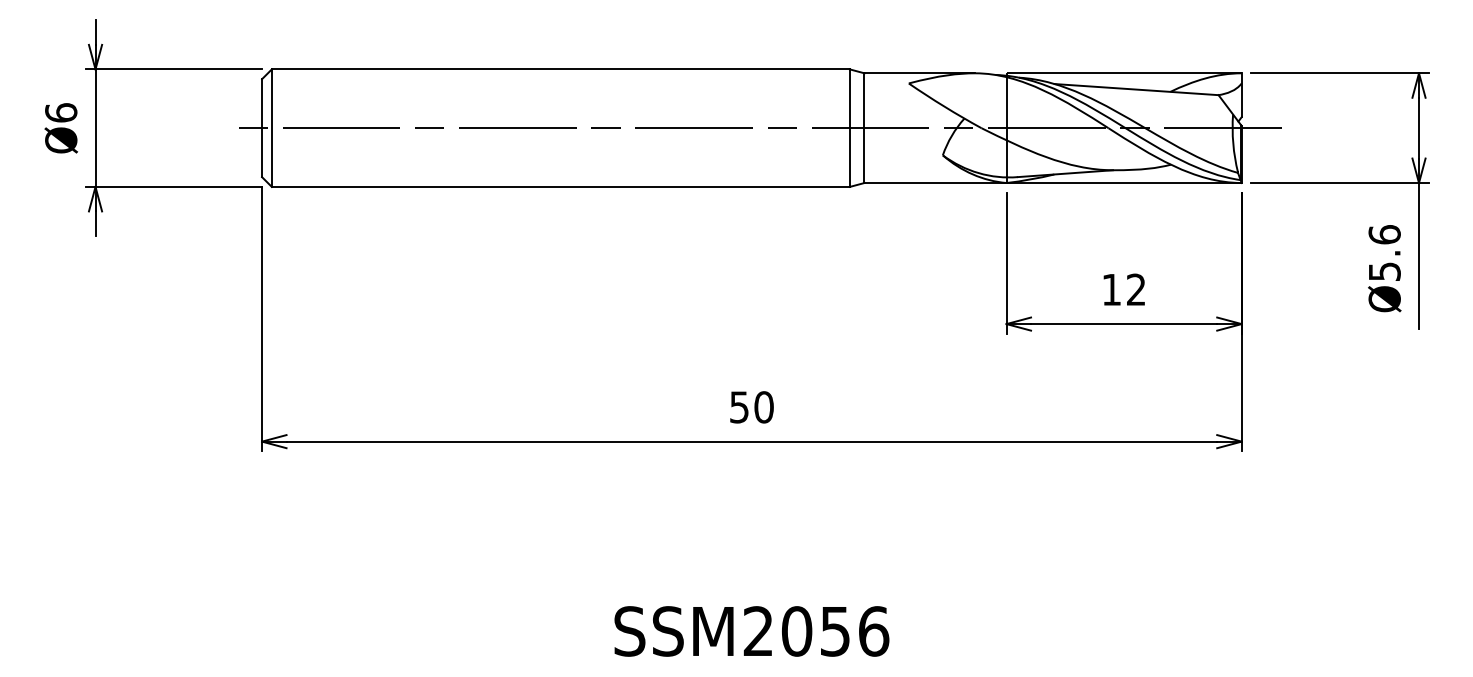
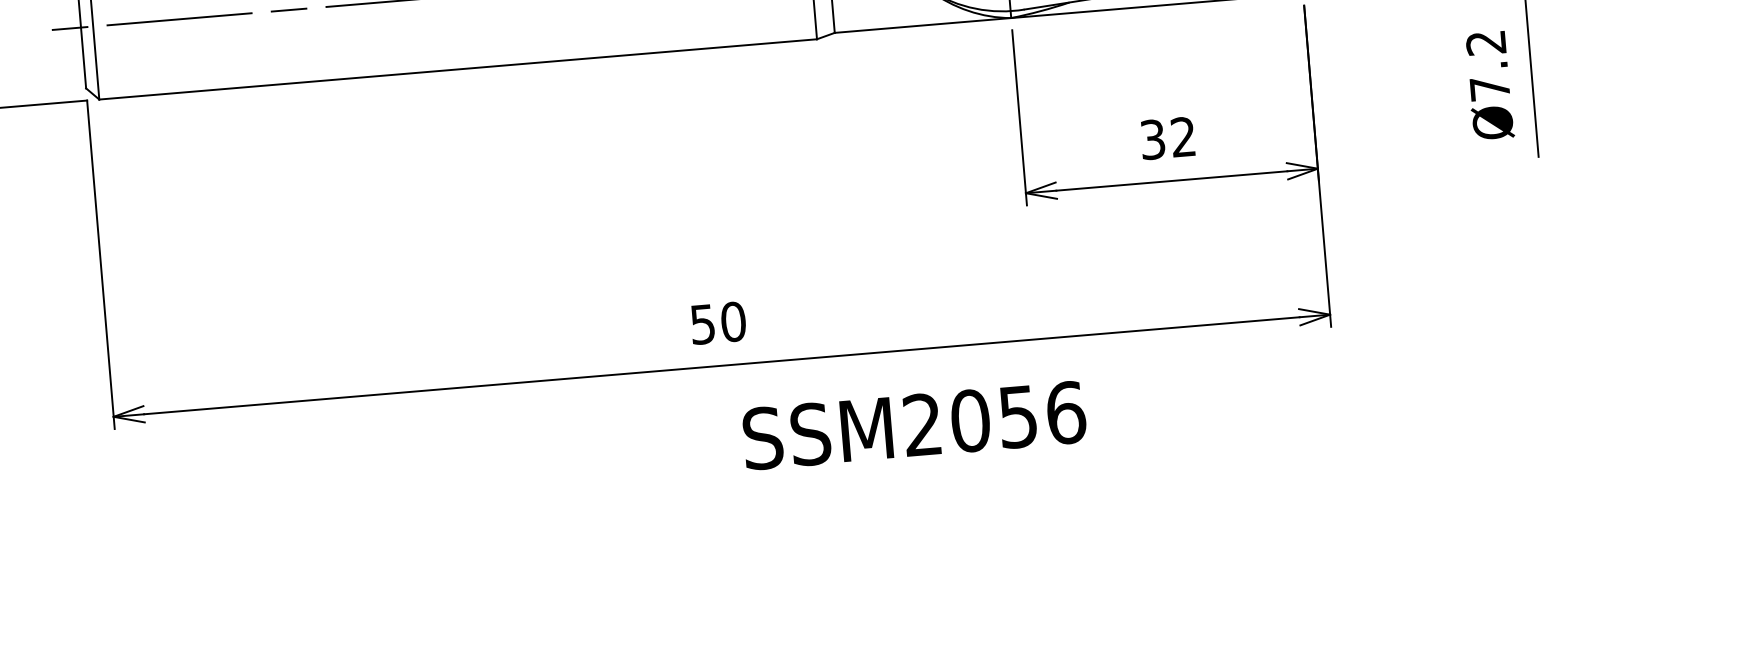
text: (1384, 252) -> (1487, 64), Ø5.6 -> Ø7.2
text: (1111, 289) -> (1152, 139), 12 -> 32
text: (751, 631) -> (914, 425), moved

